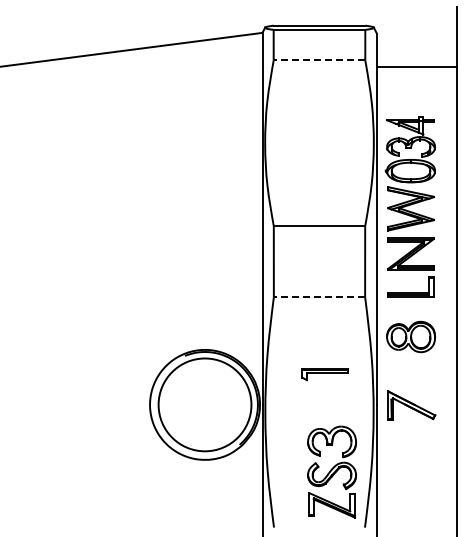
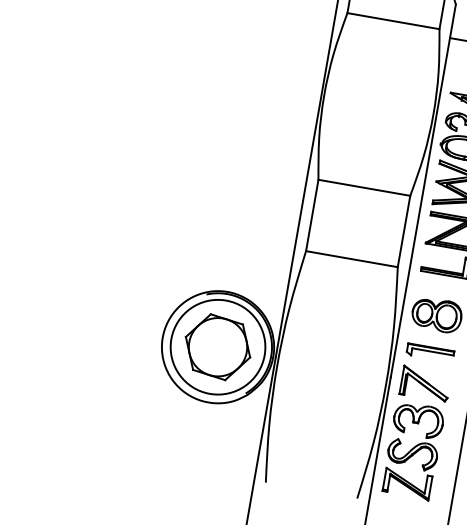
line: (319, 60) -> (393, 21), dashed -> solid
line: (319, 297) -> (351, 259), dashed -> solid
part: (324, 374) -> (429, 352), moved
part: (204, 404) -> (217, 346), added
part: (332, 471) -> (413, 450), moved

